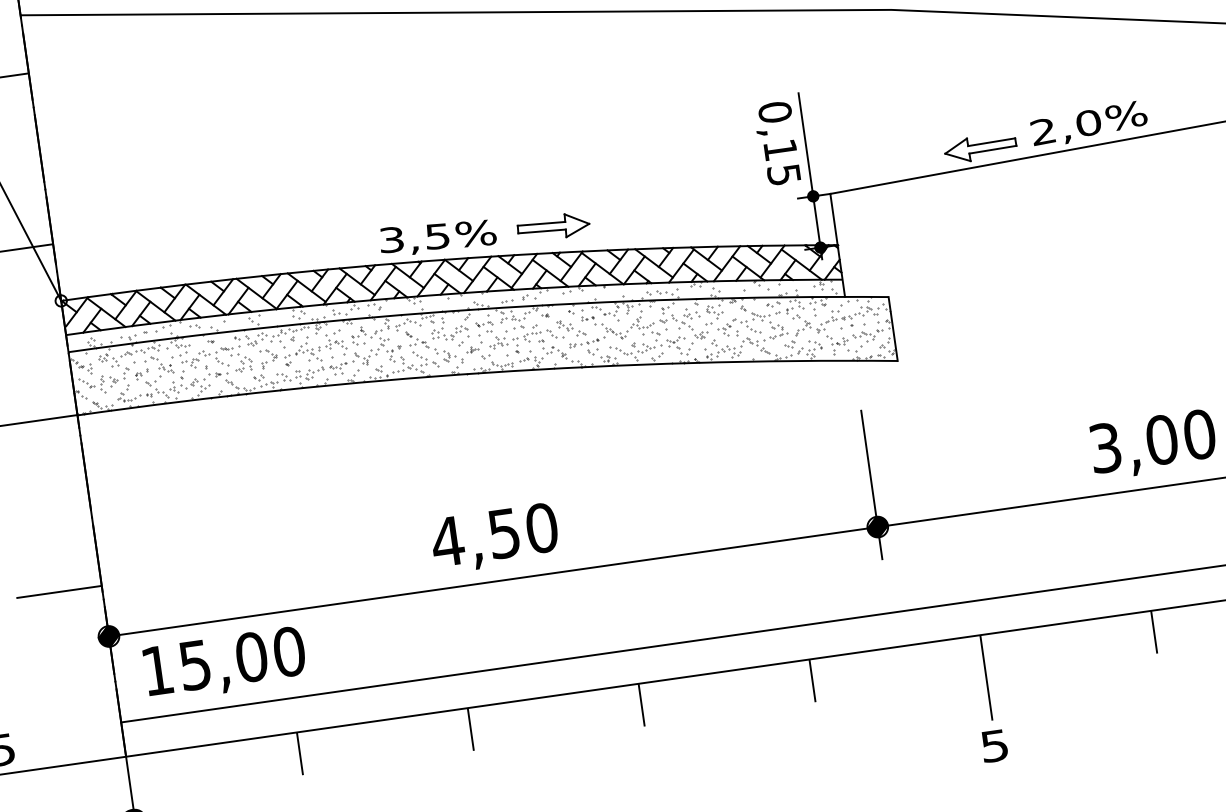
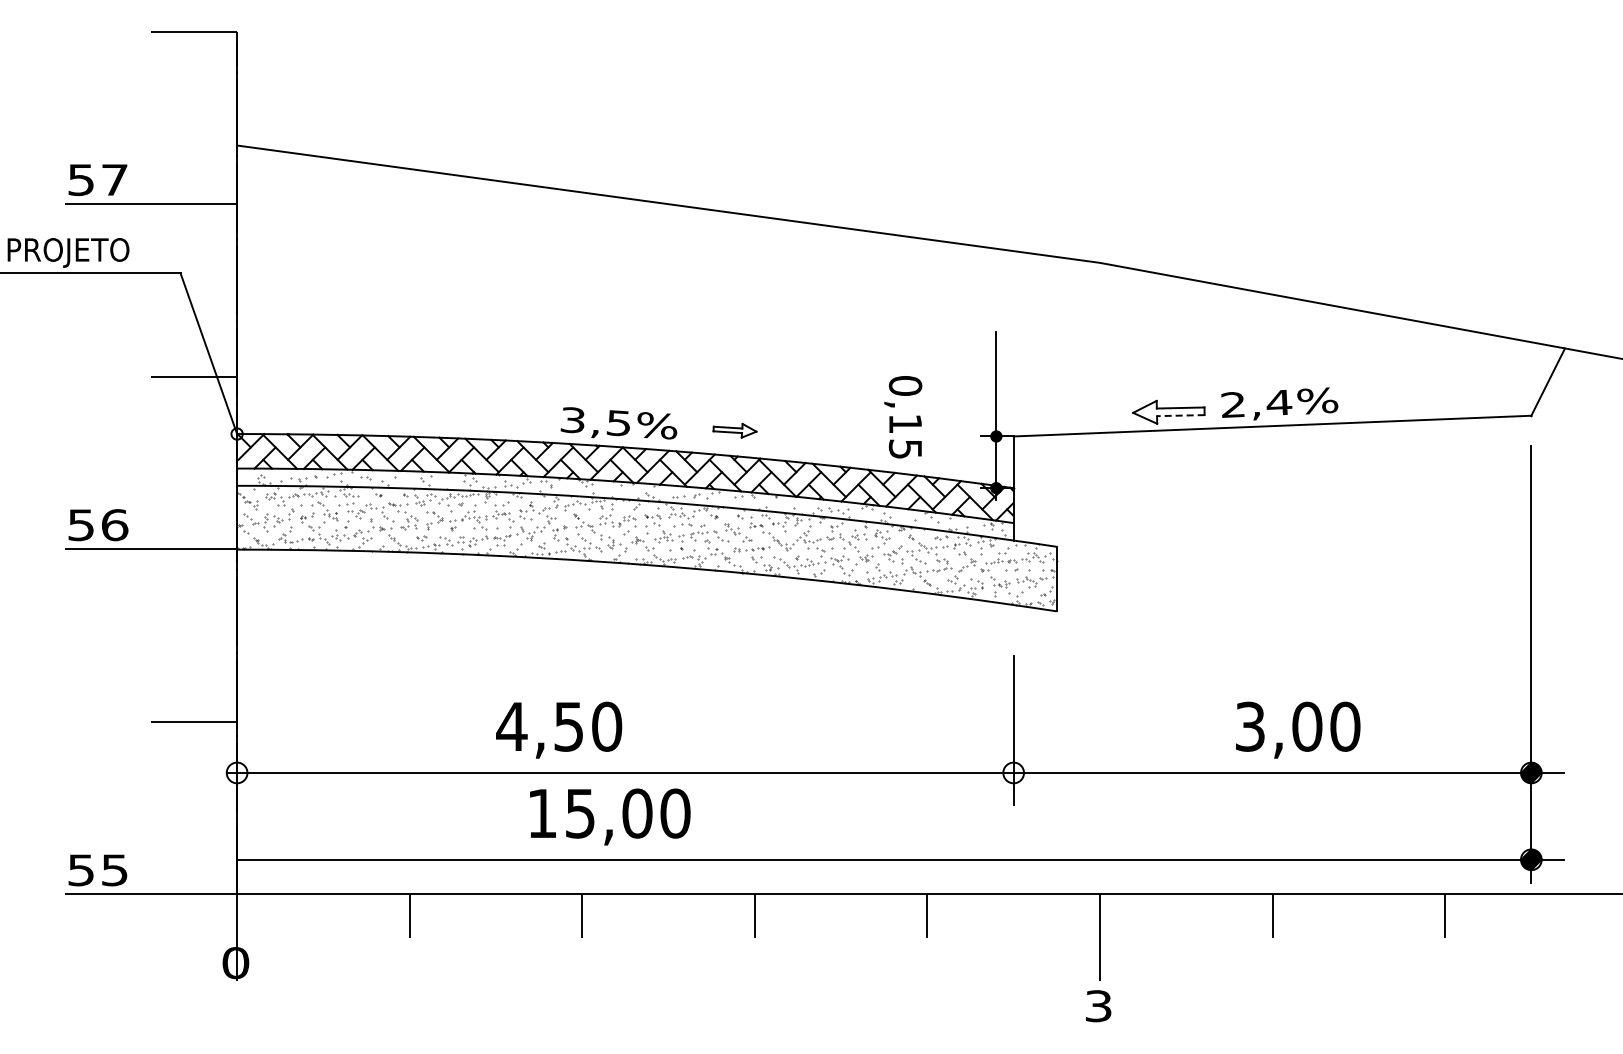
text: (1088, 122) -> (1279, 402), 2,0% -> 2,4%
text: (777, 143) -> (903, 417), moved
line: (992, 149) -> (1180, 415), solid -> dashed
part: (553, 227) -> (734, 430), size x0.6
hatch: (877, 526) -> (1013, 772), removed
text: (495, 537) -> (559, 729), moved
hatch: (108, 636) -> (236, 772), removed
text: (225, 663) -> (610, 816), moved
text: (994, 745) -> (1098, 1005), 5 -> 3

